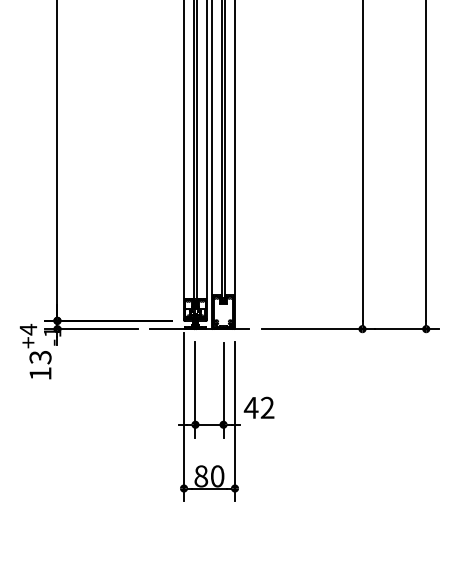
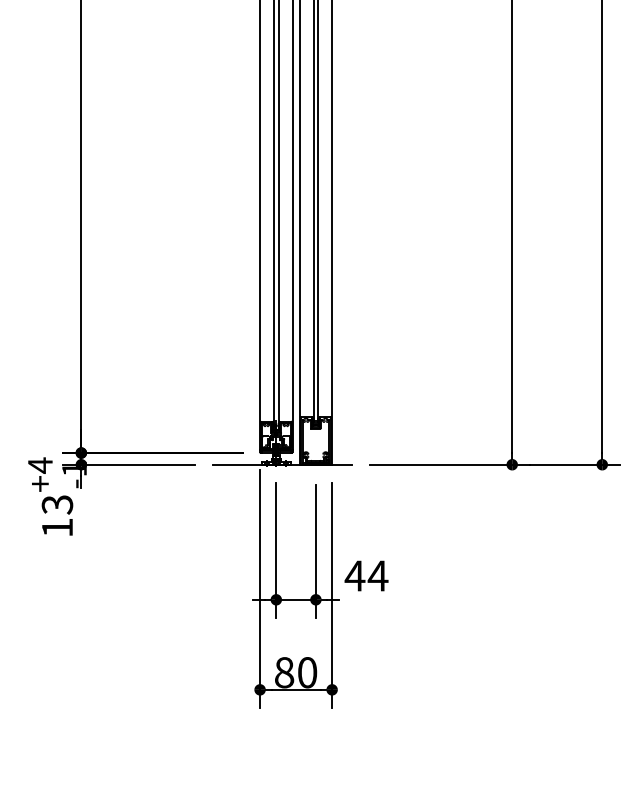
text: (267, 407) -> (378, 575), 42 -> 44

